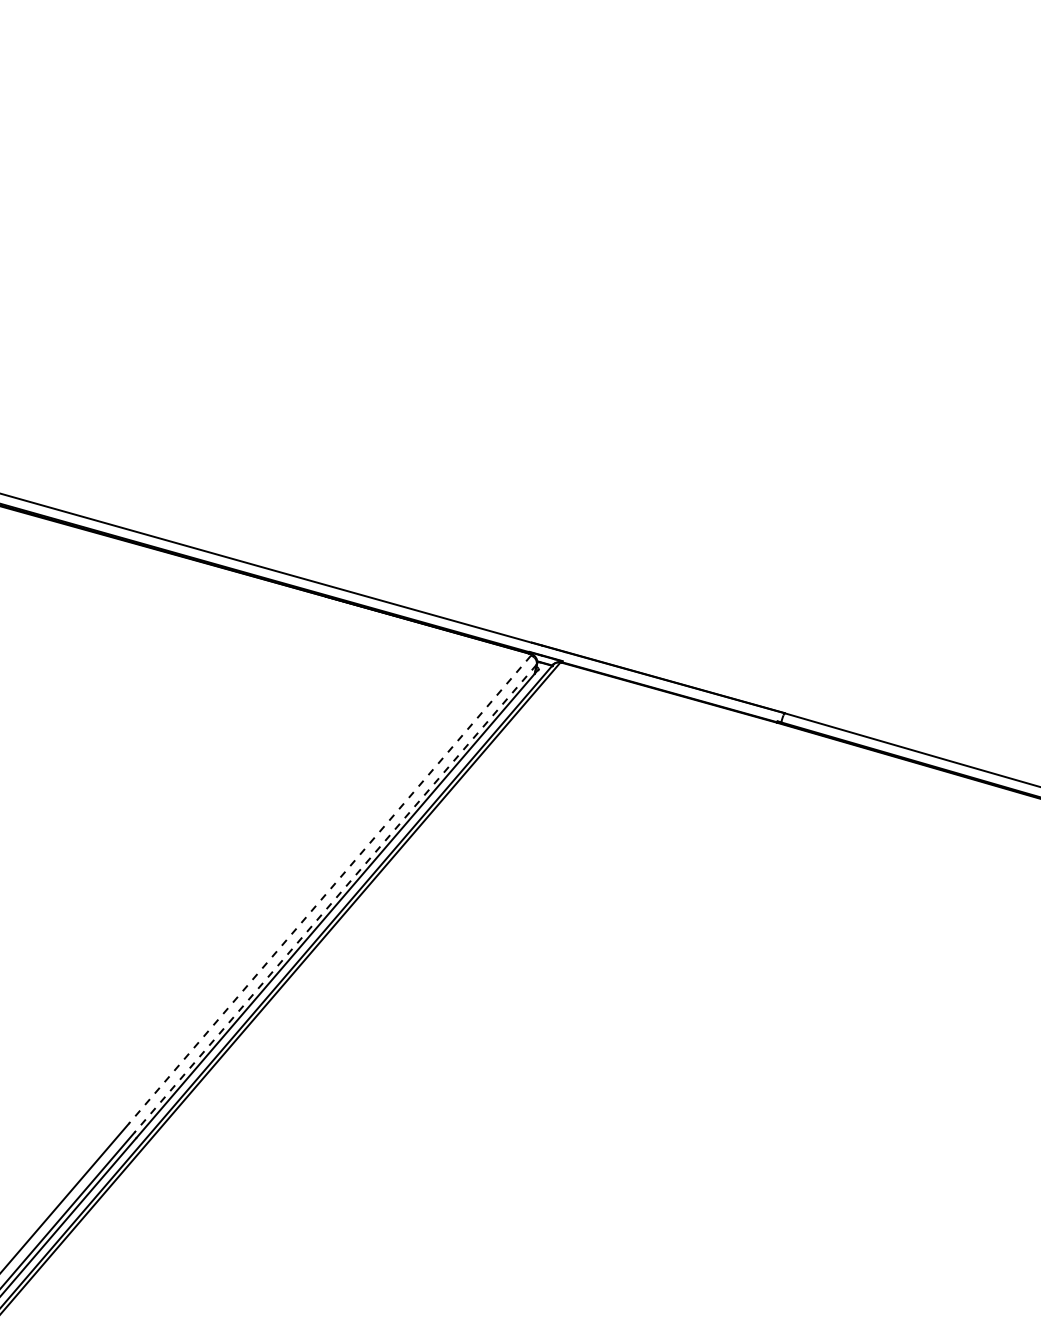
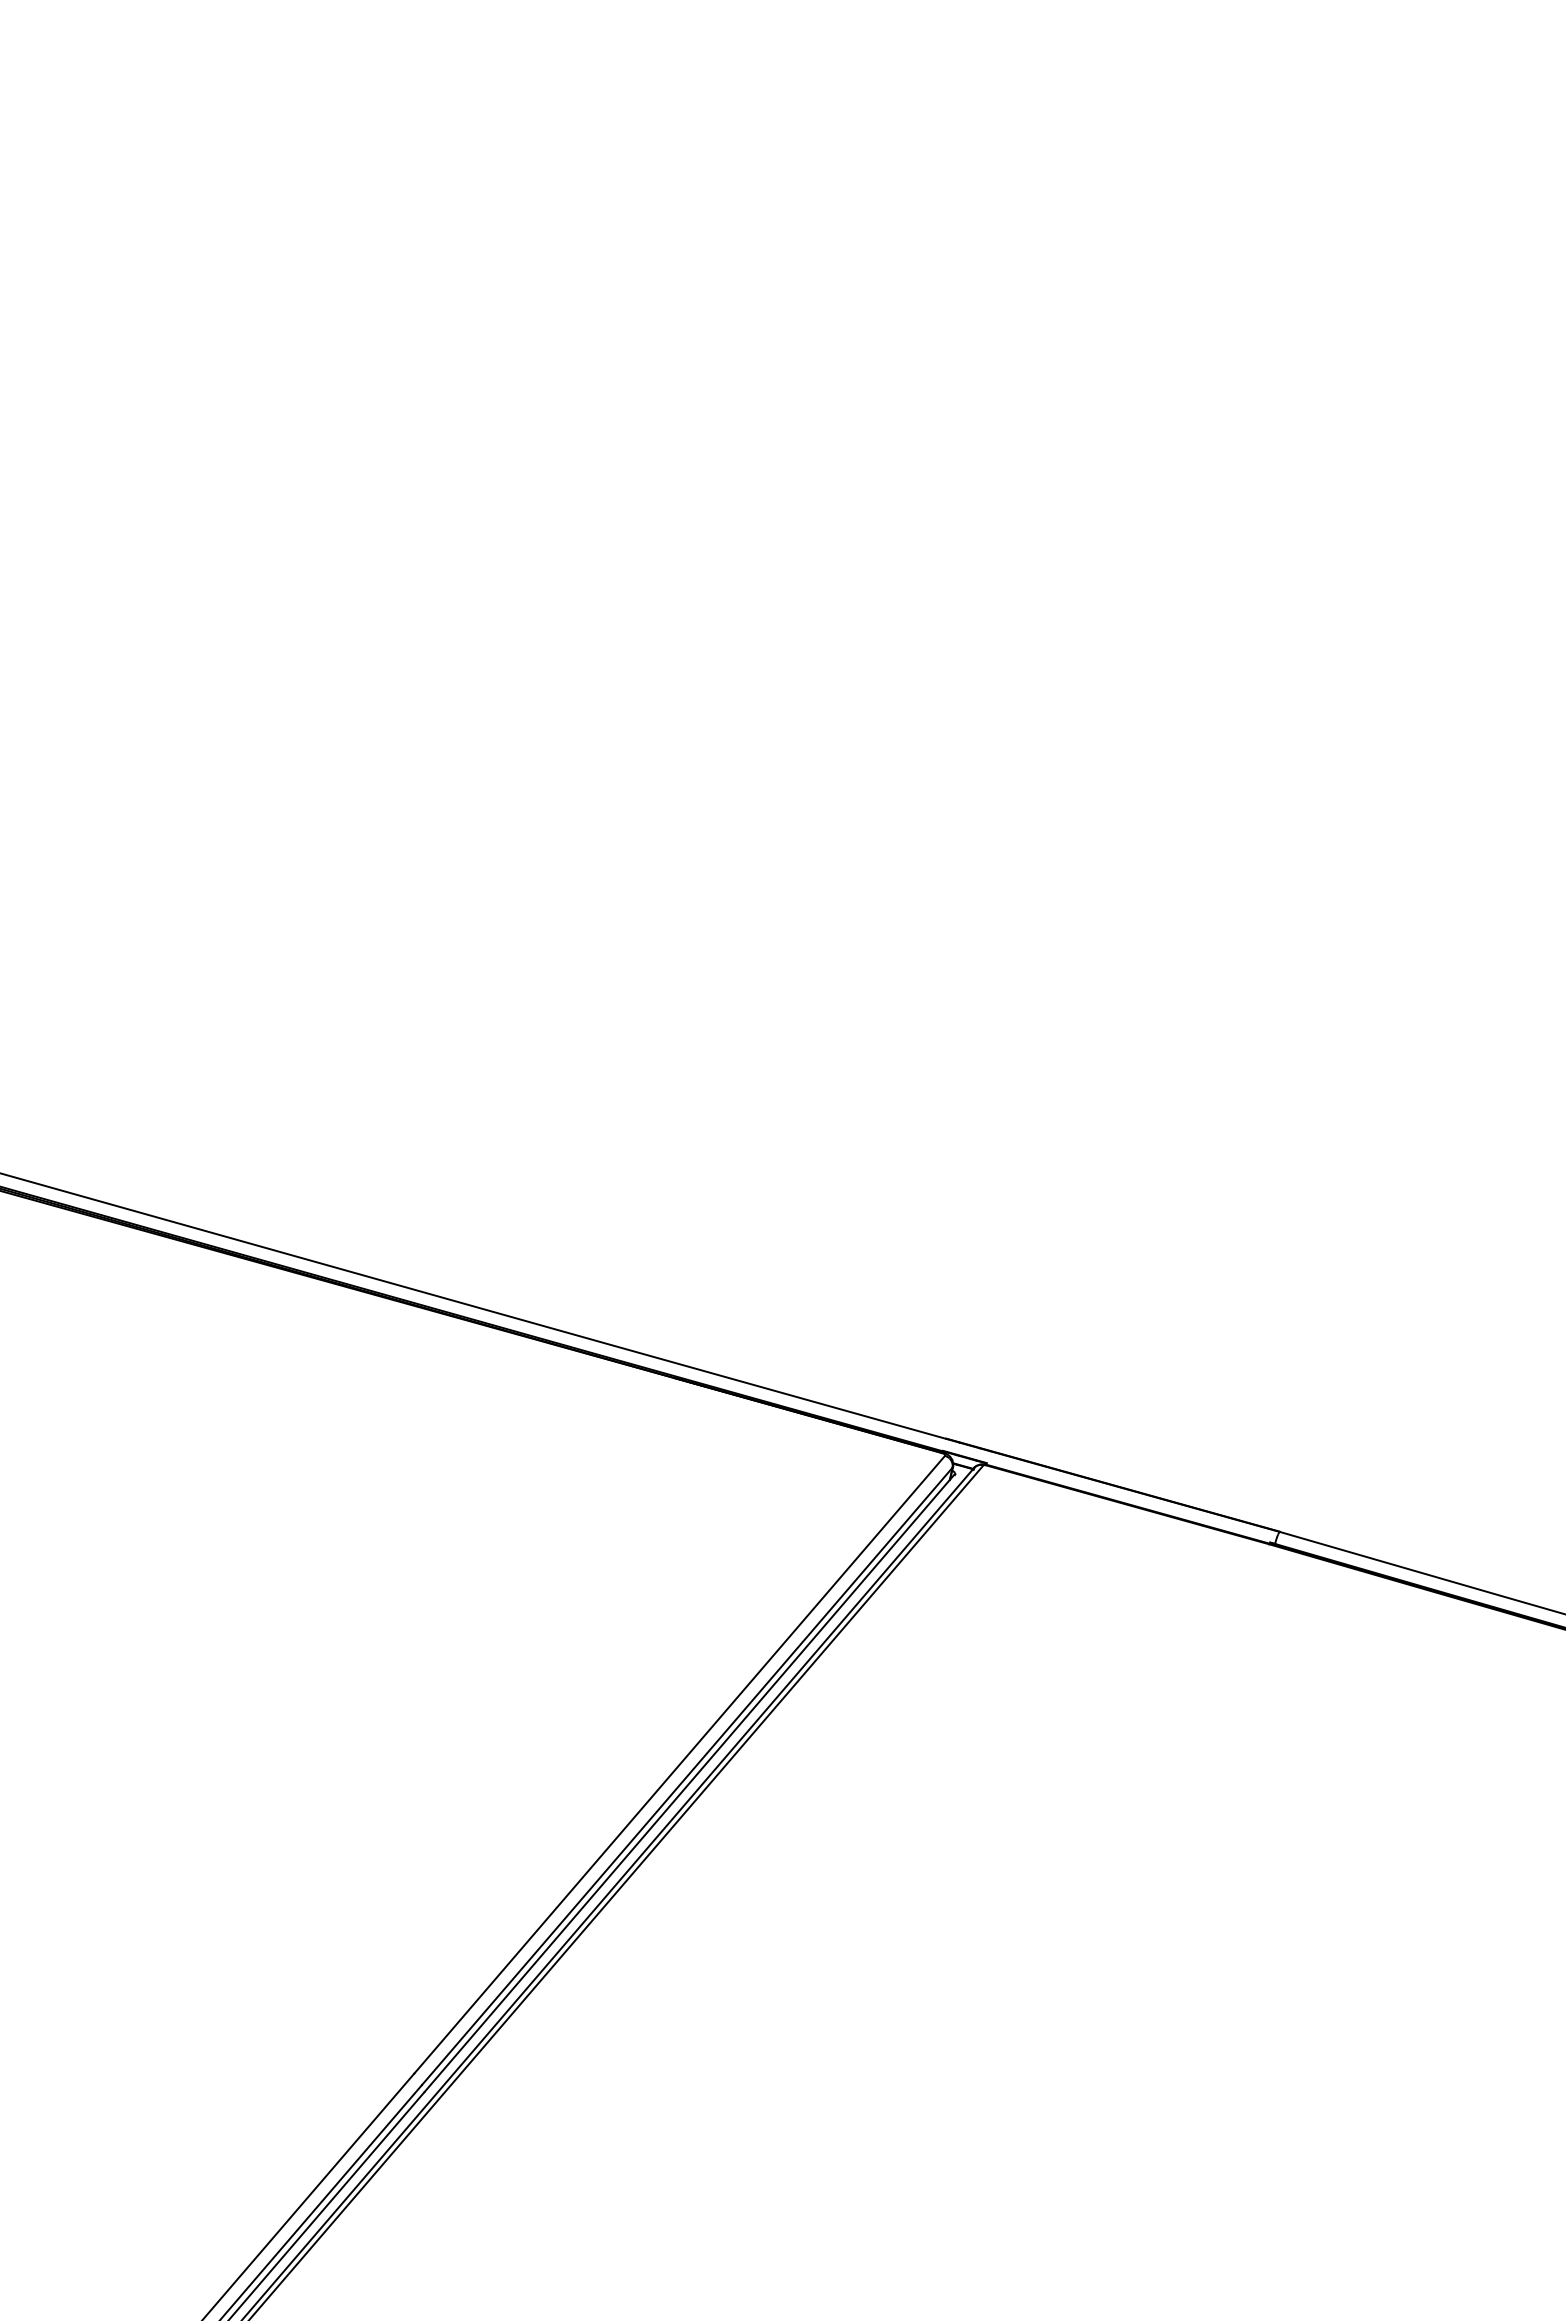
line: (329, 890) -> (679, 1765), dashed -> solid
line: (335, 898) -> (686, 1776), dashed -> solid

